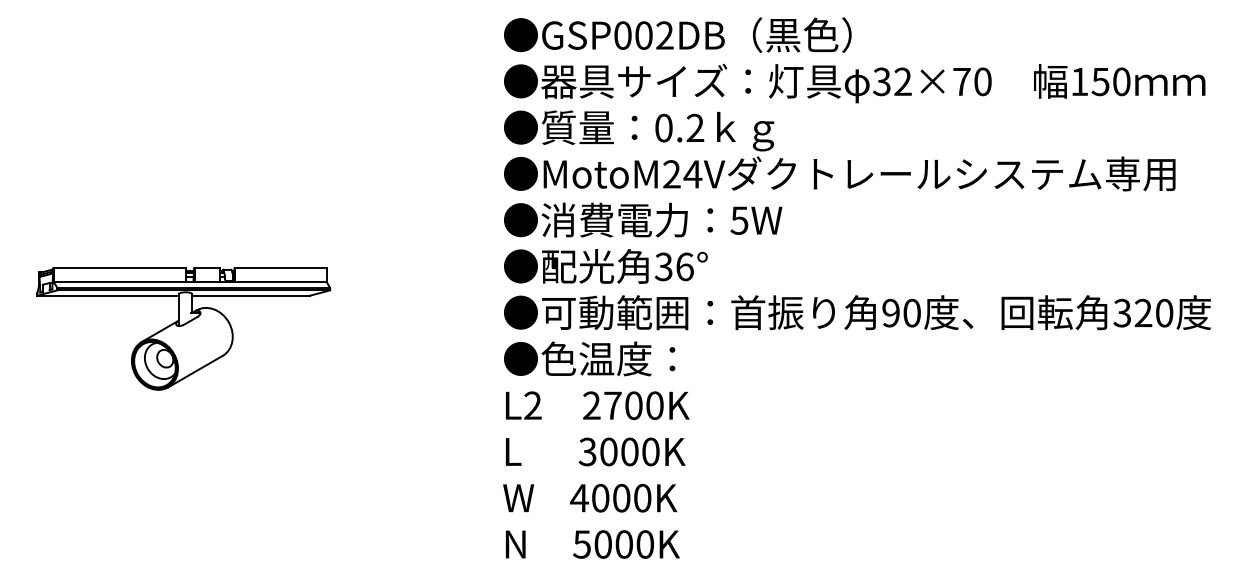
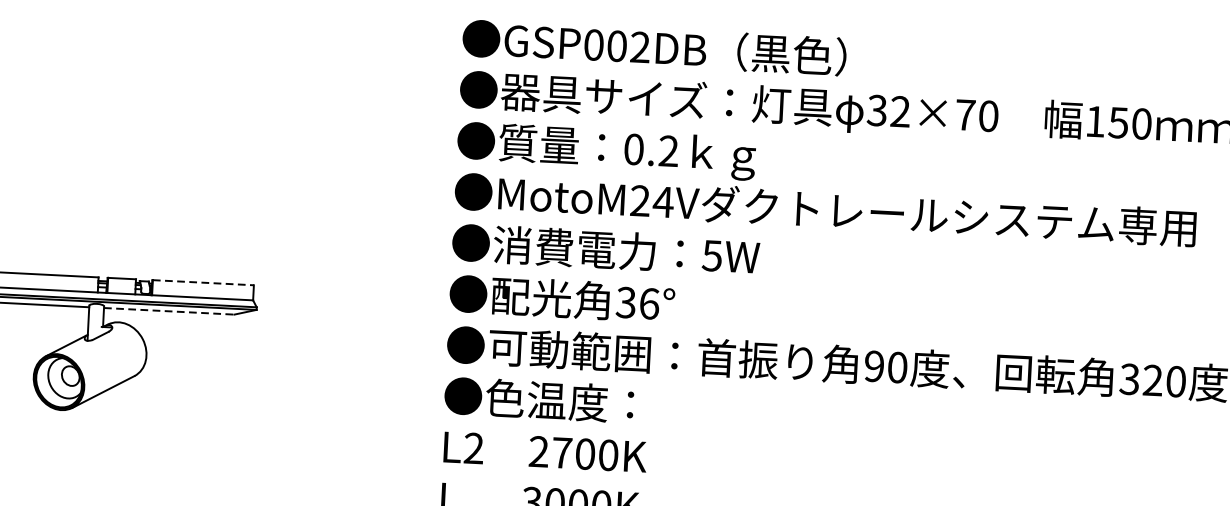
line: (280, 268) -> (202, 282), solid -> dashed
line: (251, 295) -> (169, 311), solid -> dashed

